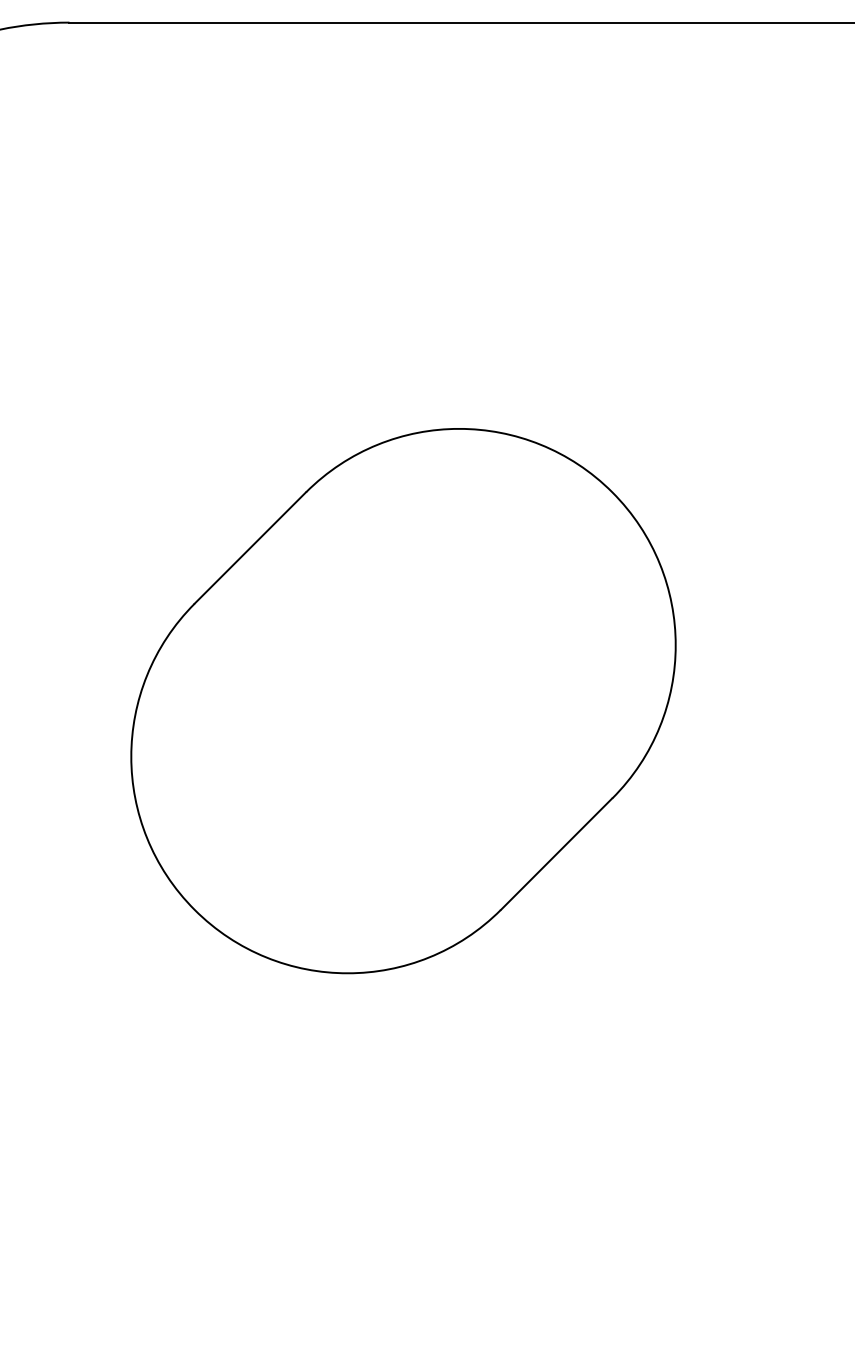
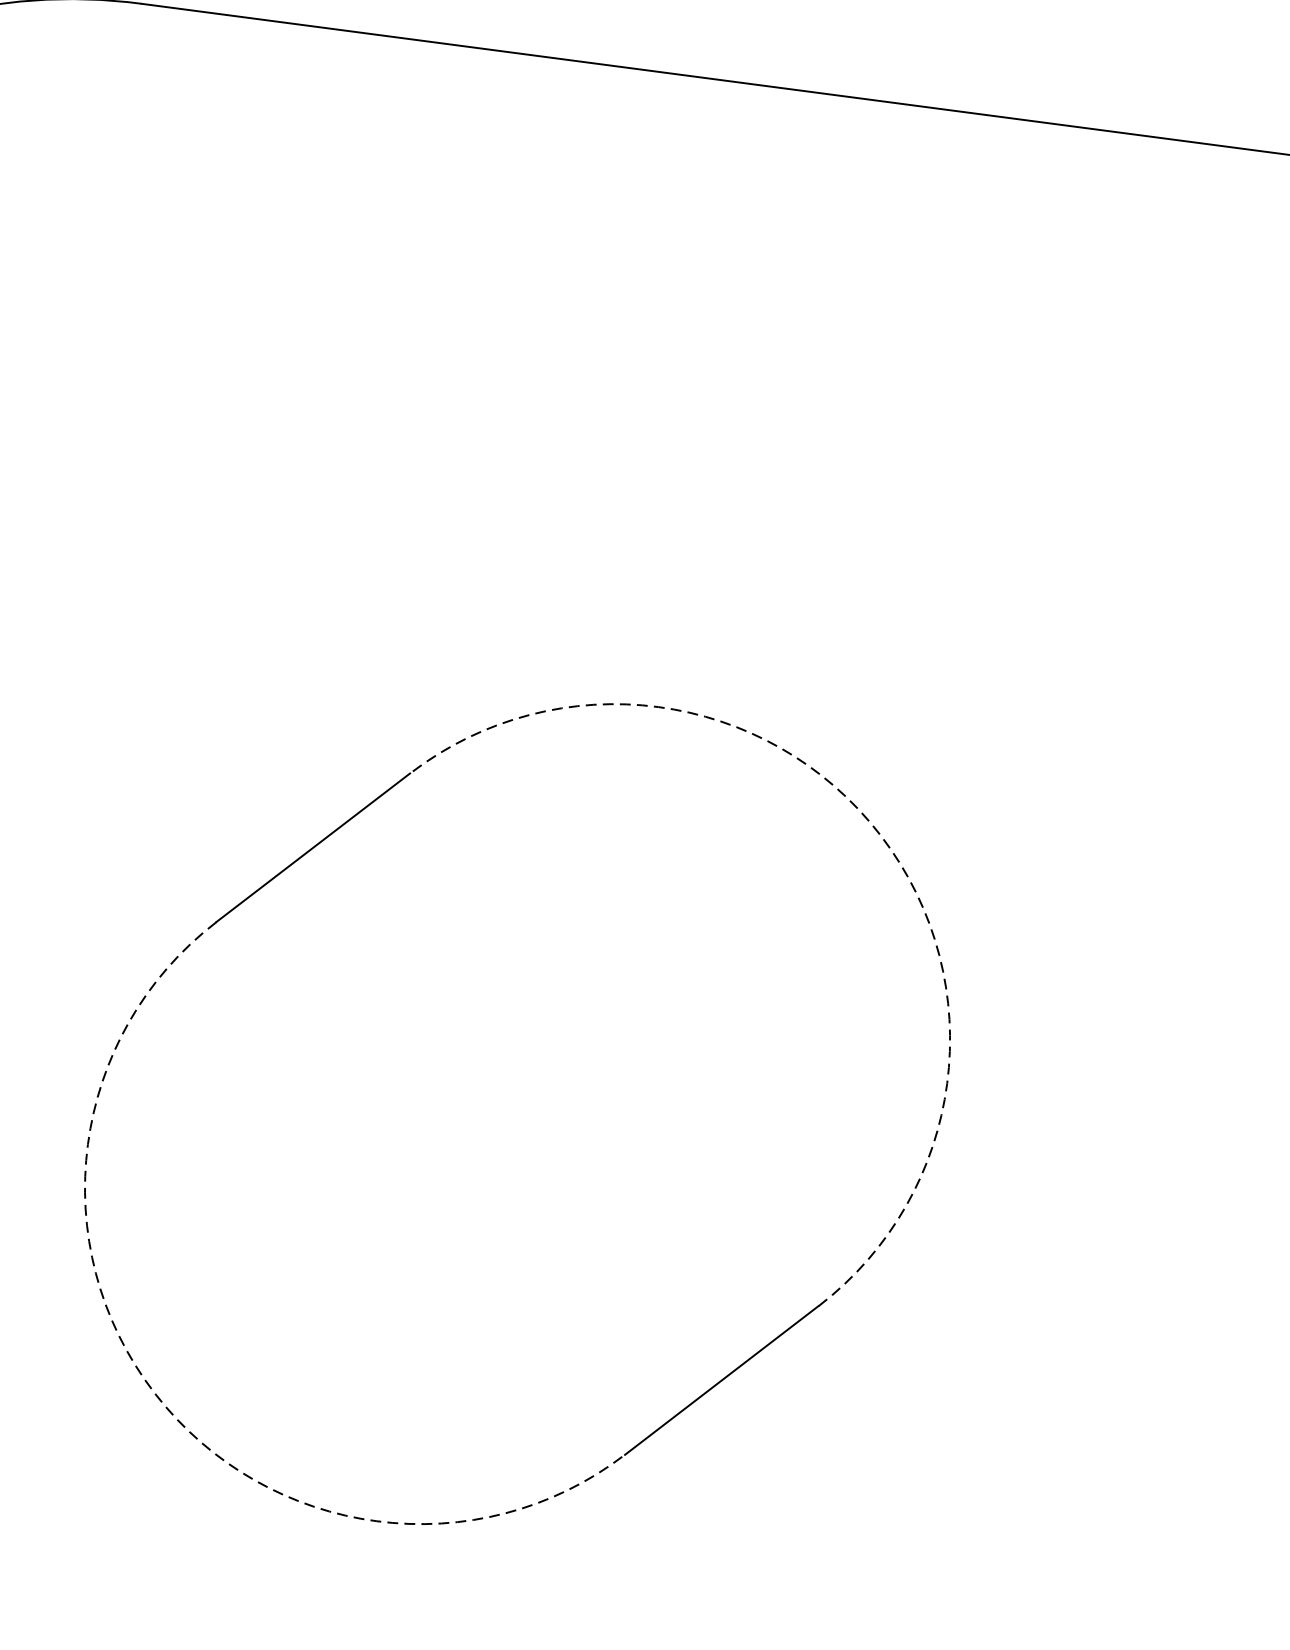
arc: (612, 492) -> (880, 835), solid -> dashed
arc: (194, 909) -> (154, 1392), solid -> dashed

